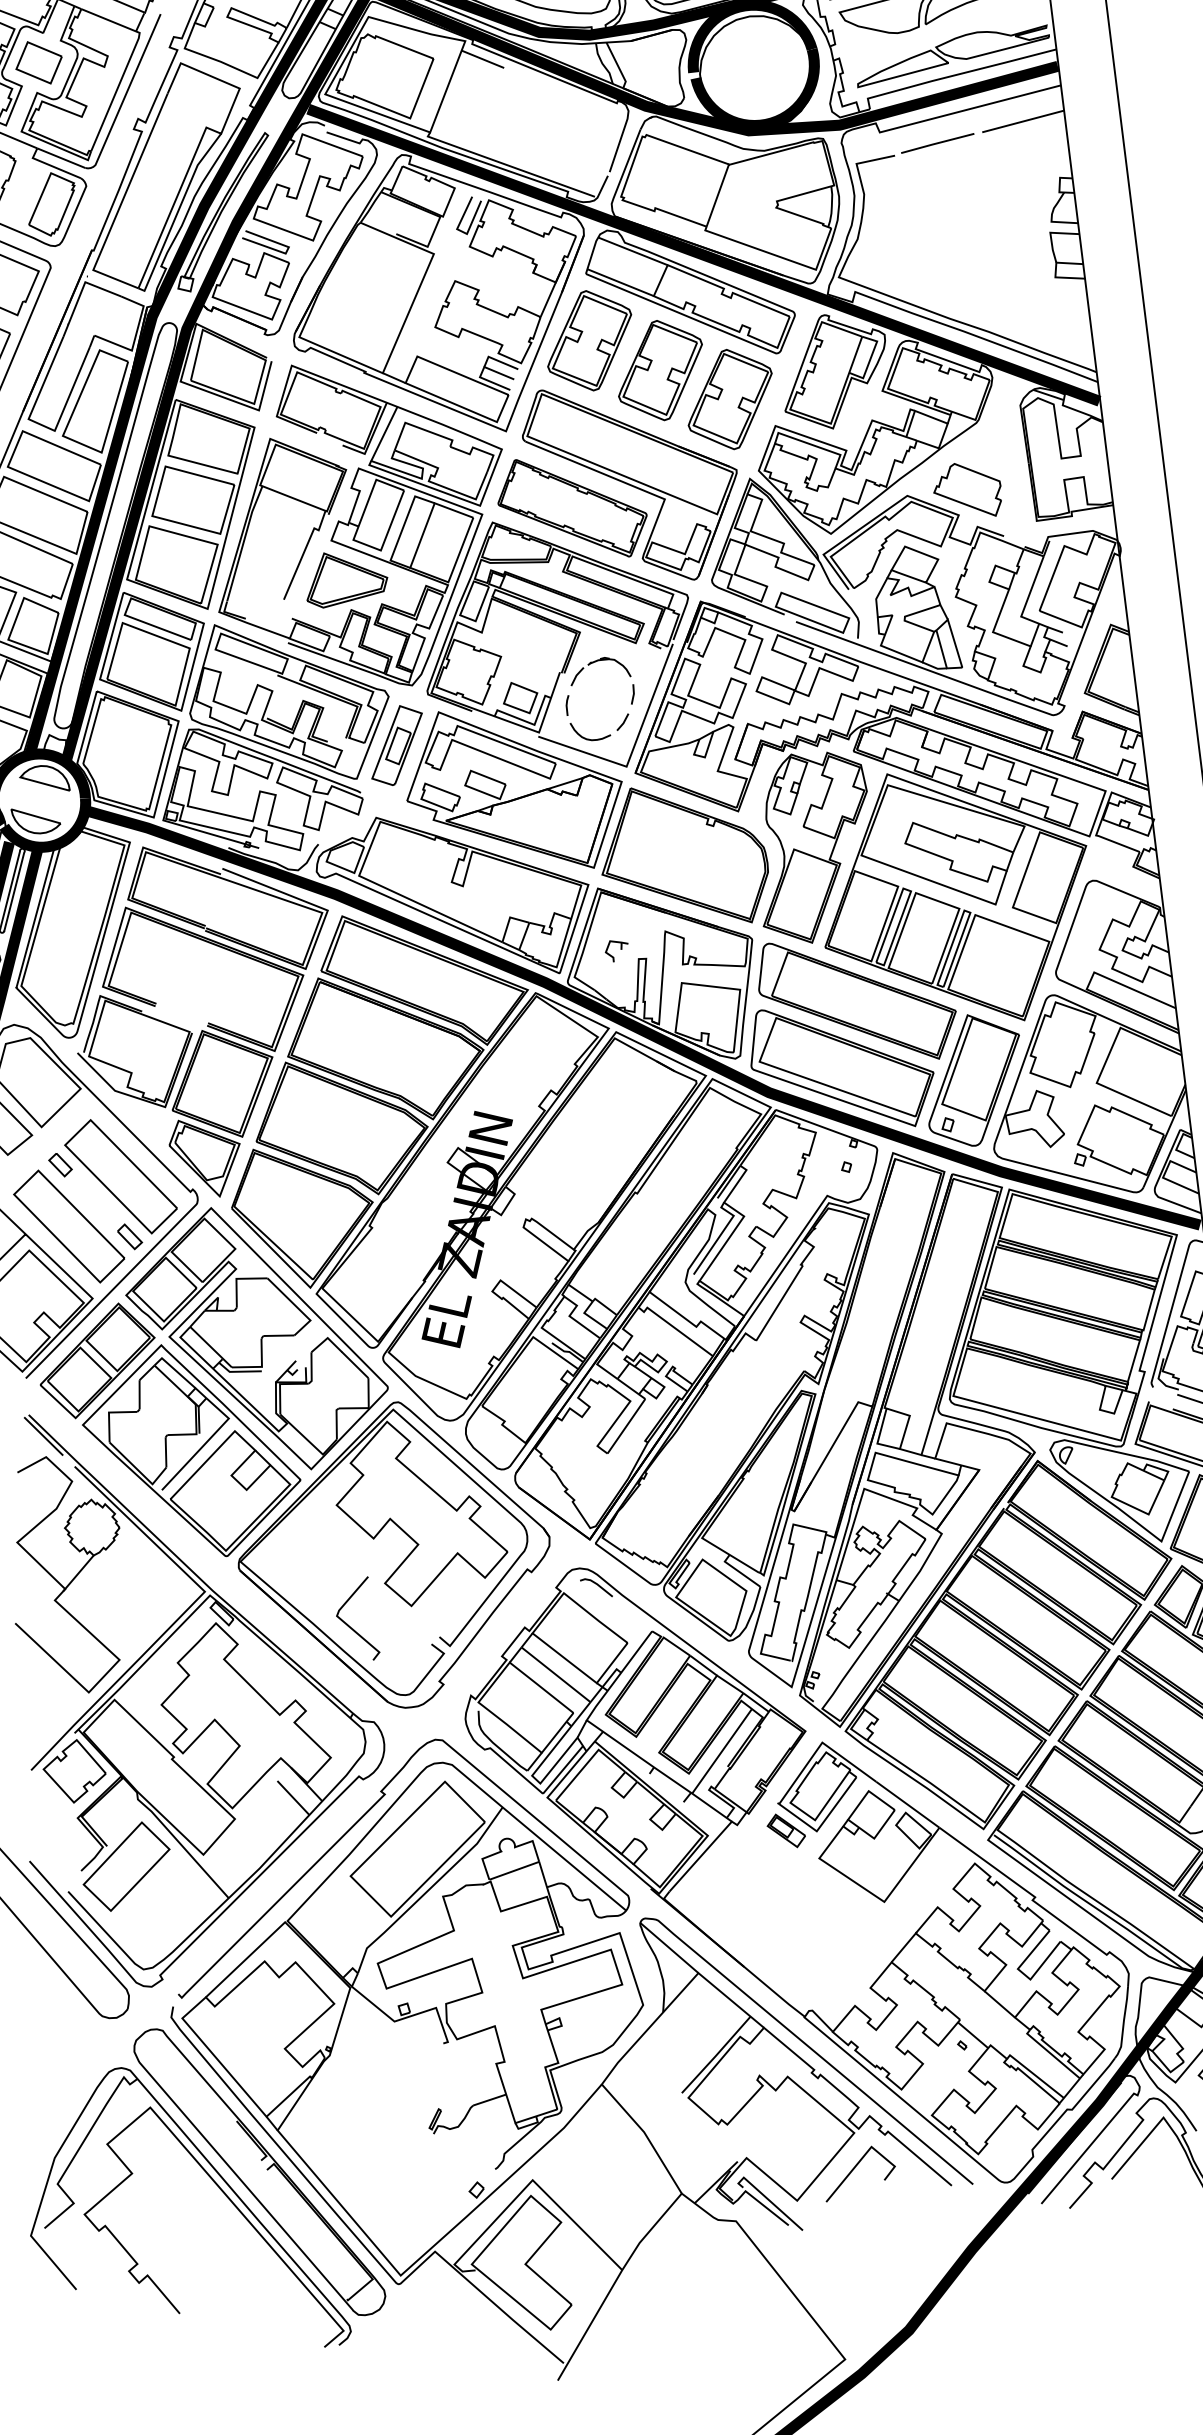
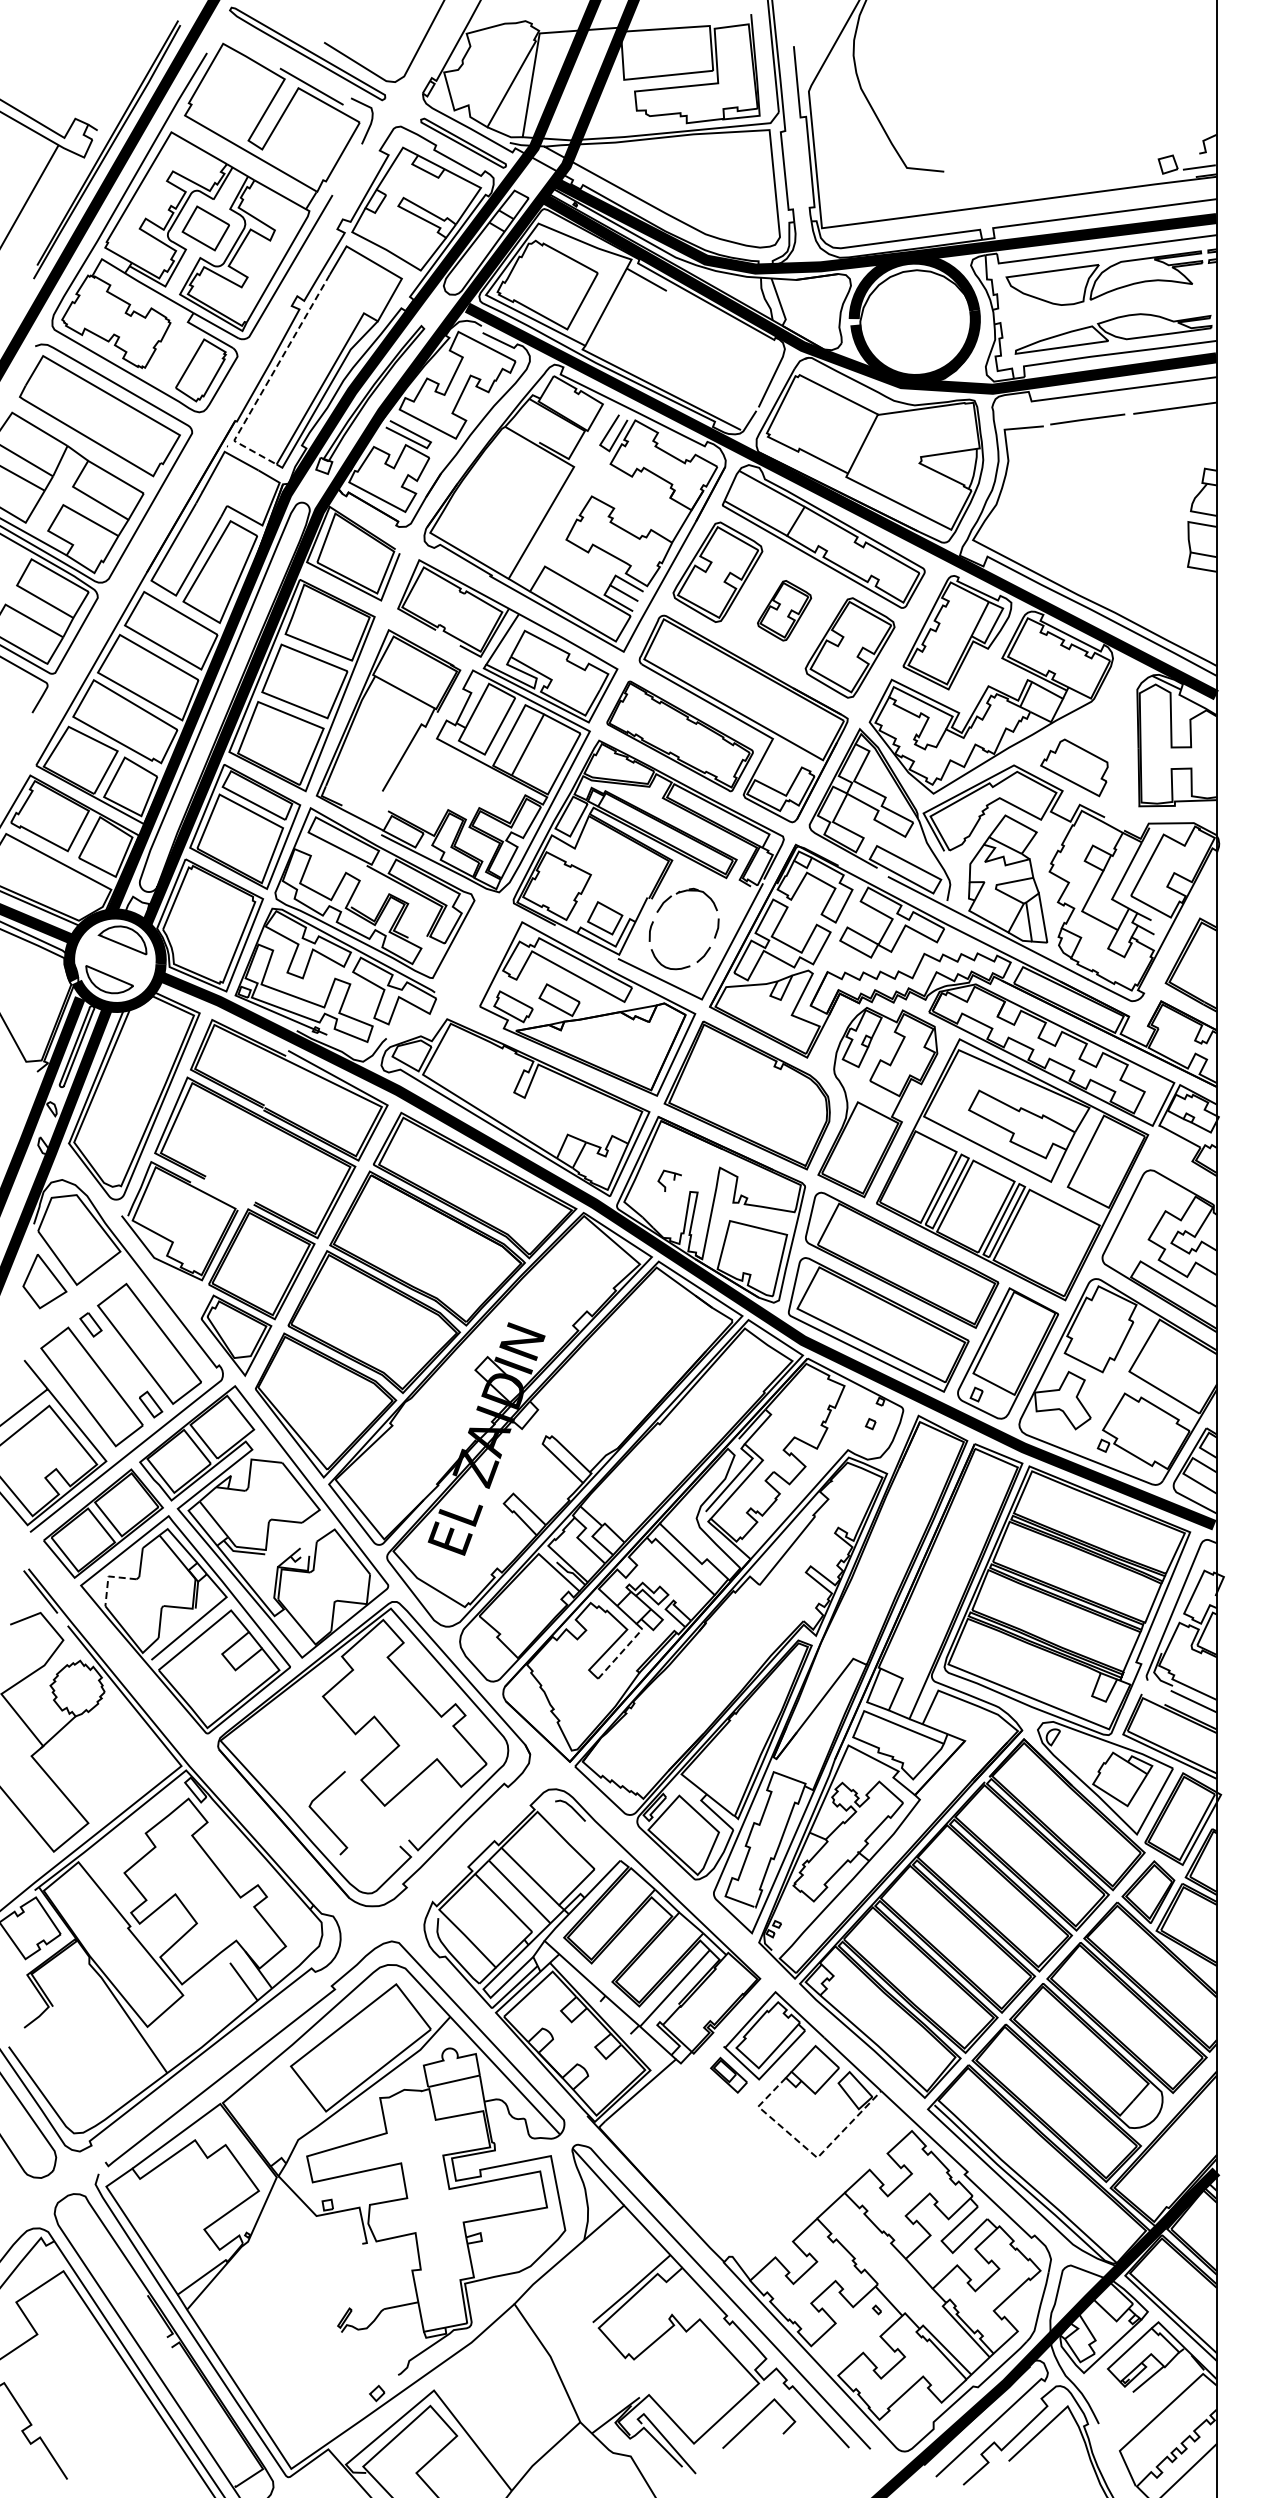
line: (120, 204) -> (269, 379), solid -> dashed
part: (660, 370) -> (784, 610), size x0.6
part: (345, 577) -> (446, 777), removed
part: (396, 744) -> (476, 949), removed
line: (109, 1412) -> (108, 1576), solid -> dashed
line: (625, 1426) -> (619, 1654), solid -> dashed
part: (126, 1866) -> (69, 2029), removed
line: (873, 1894) -> (807, 2149), solid -> dashed

